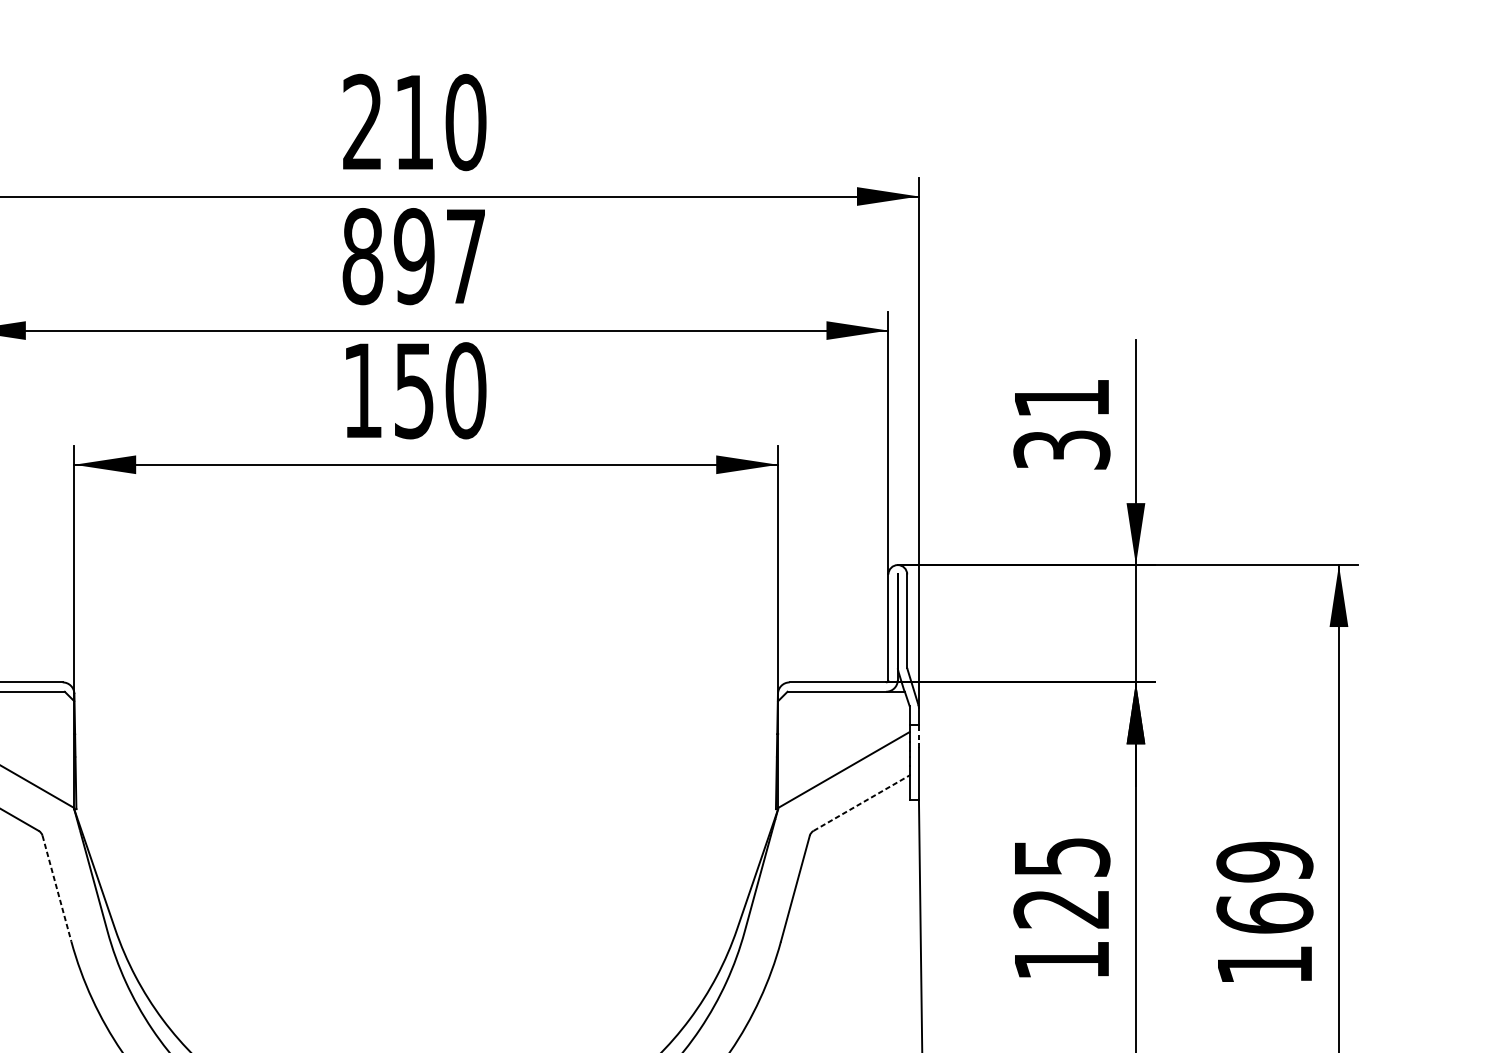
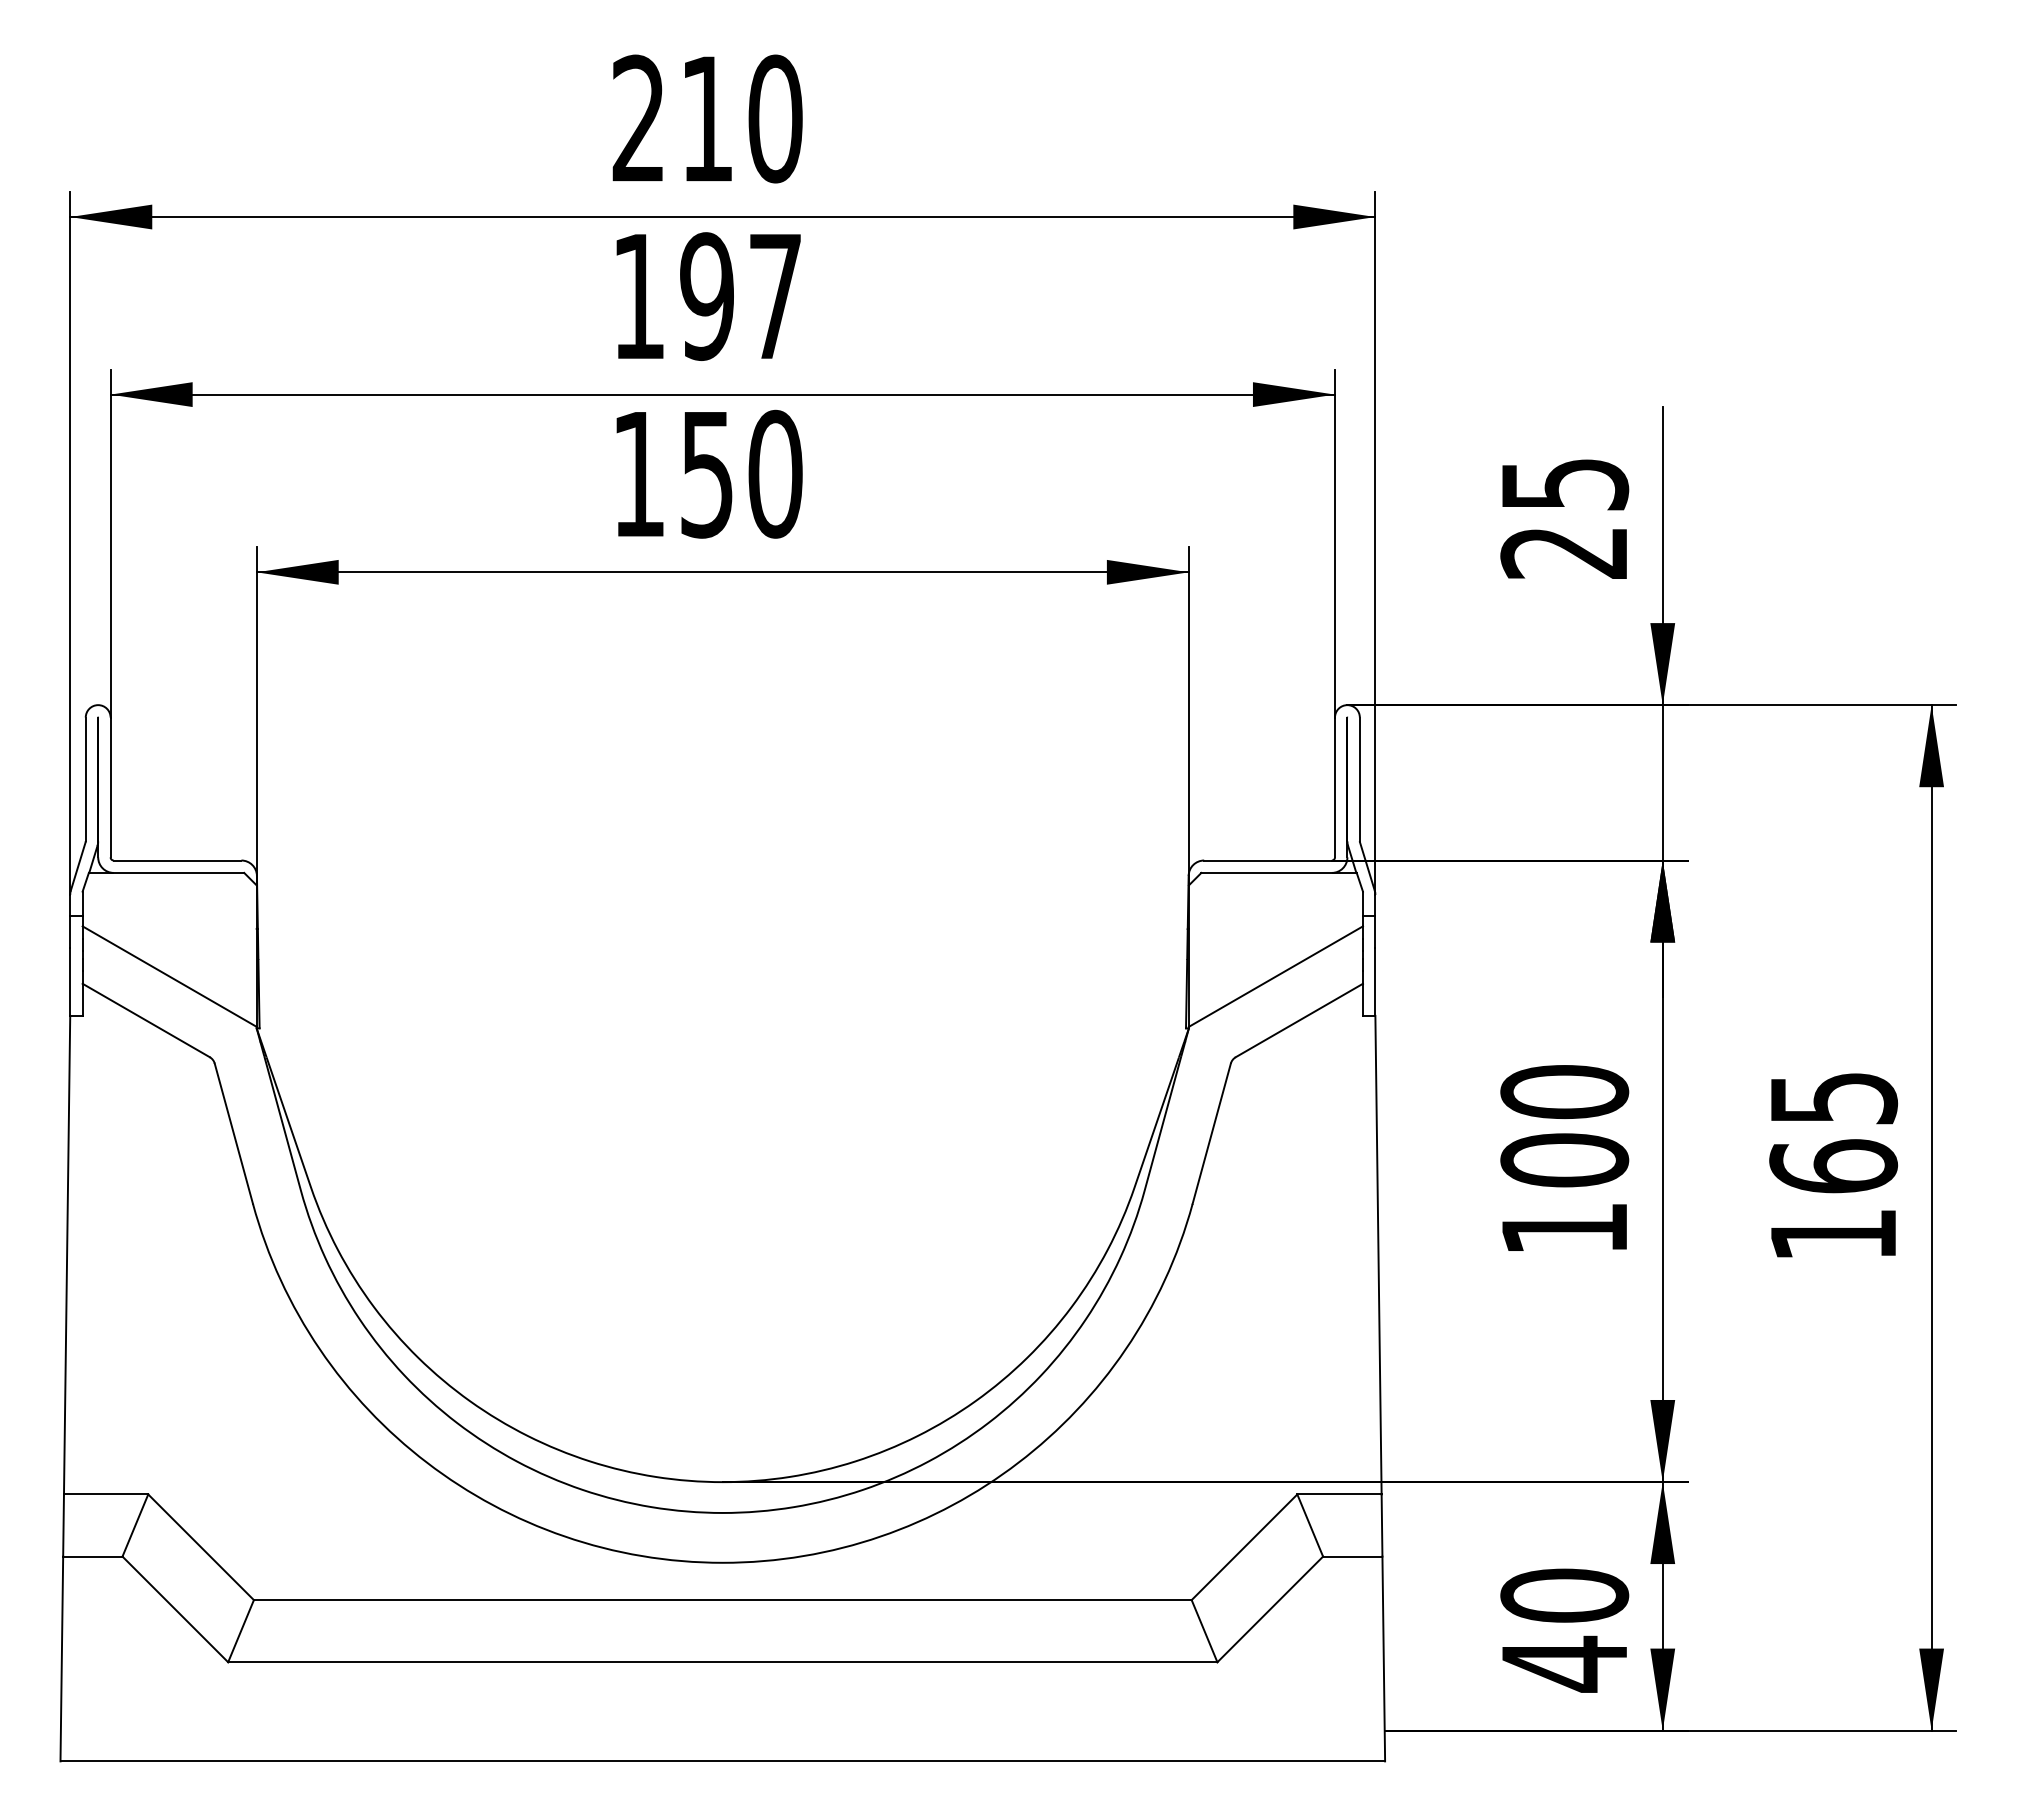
text: (362, 256) -> (638, 296), 897 -> 197
text: (1061, 424) -> (1564, 518), 31 -> 25
line: (919, 736) -> (1375, 931), dashed -> solid
line: (861, 803) -> (1299, 1020), dashed -> solid
text: (1264, 862) -> (1833, 1098), 169 -> 165
text: (1061, 883) -> (1564, 1126), 125 -> 100
line: (56, 888) -> (233, 1133), dashed -> solid

